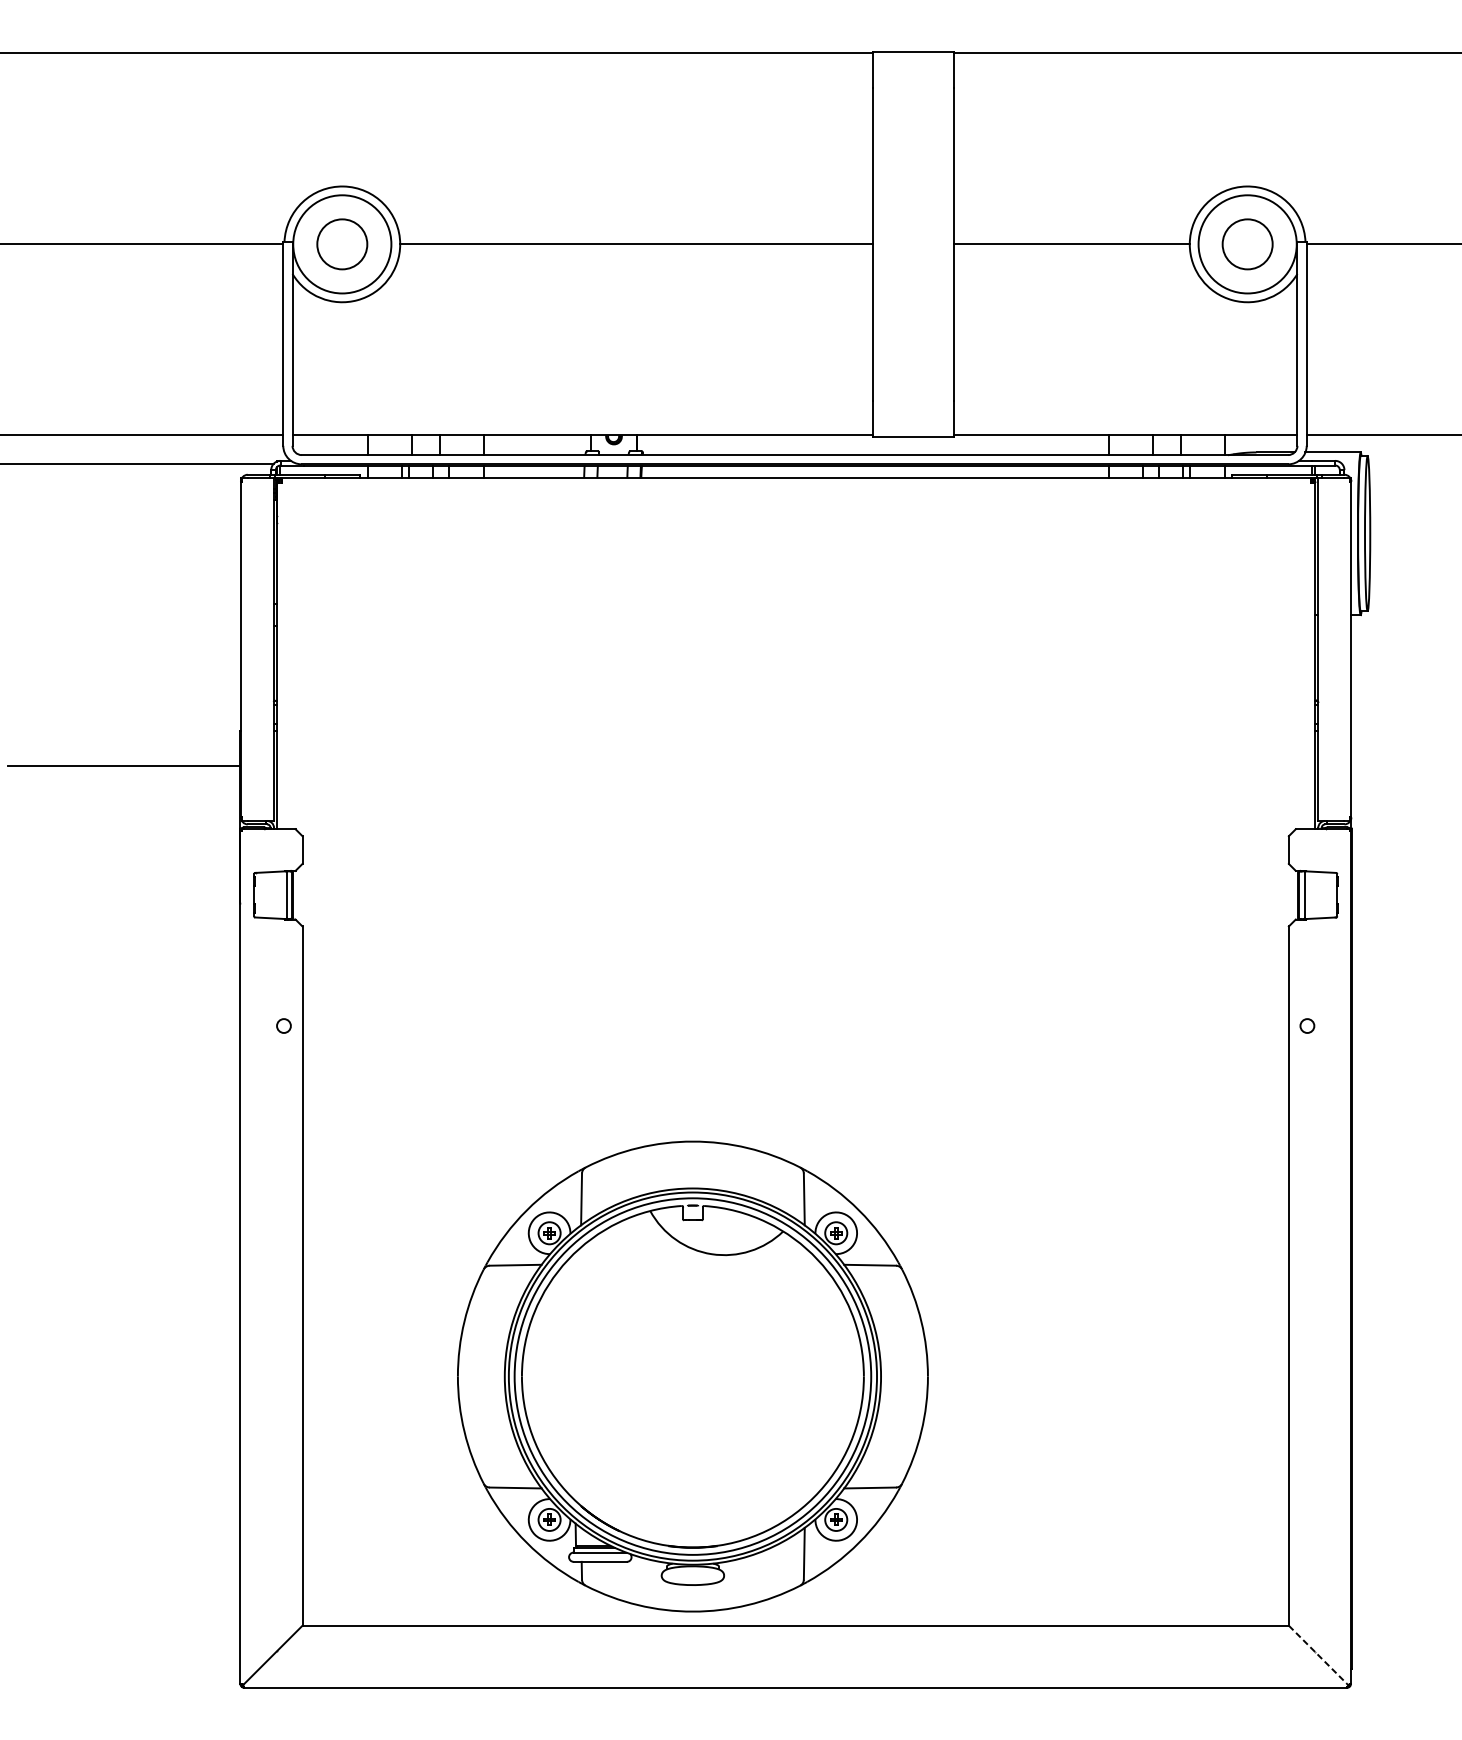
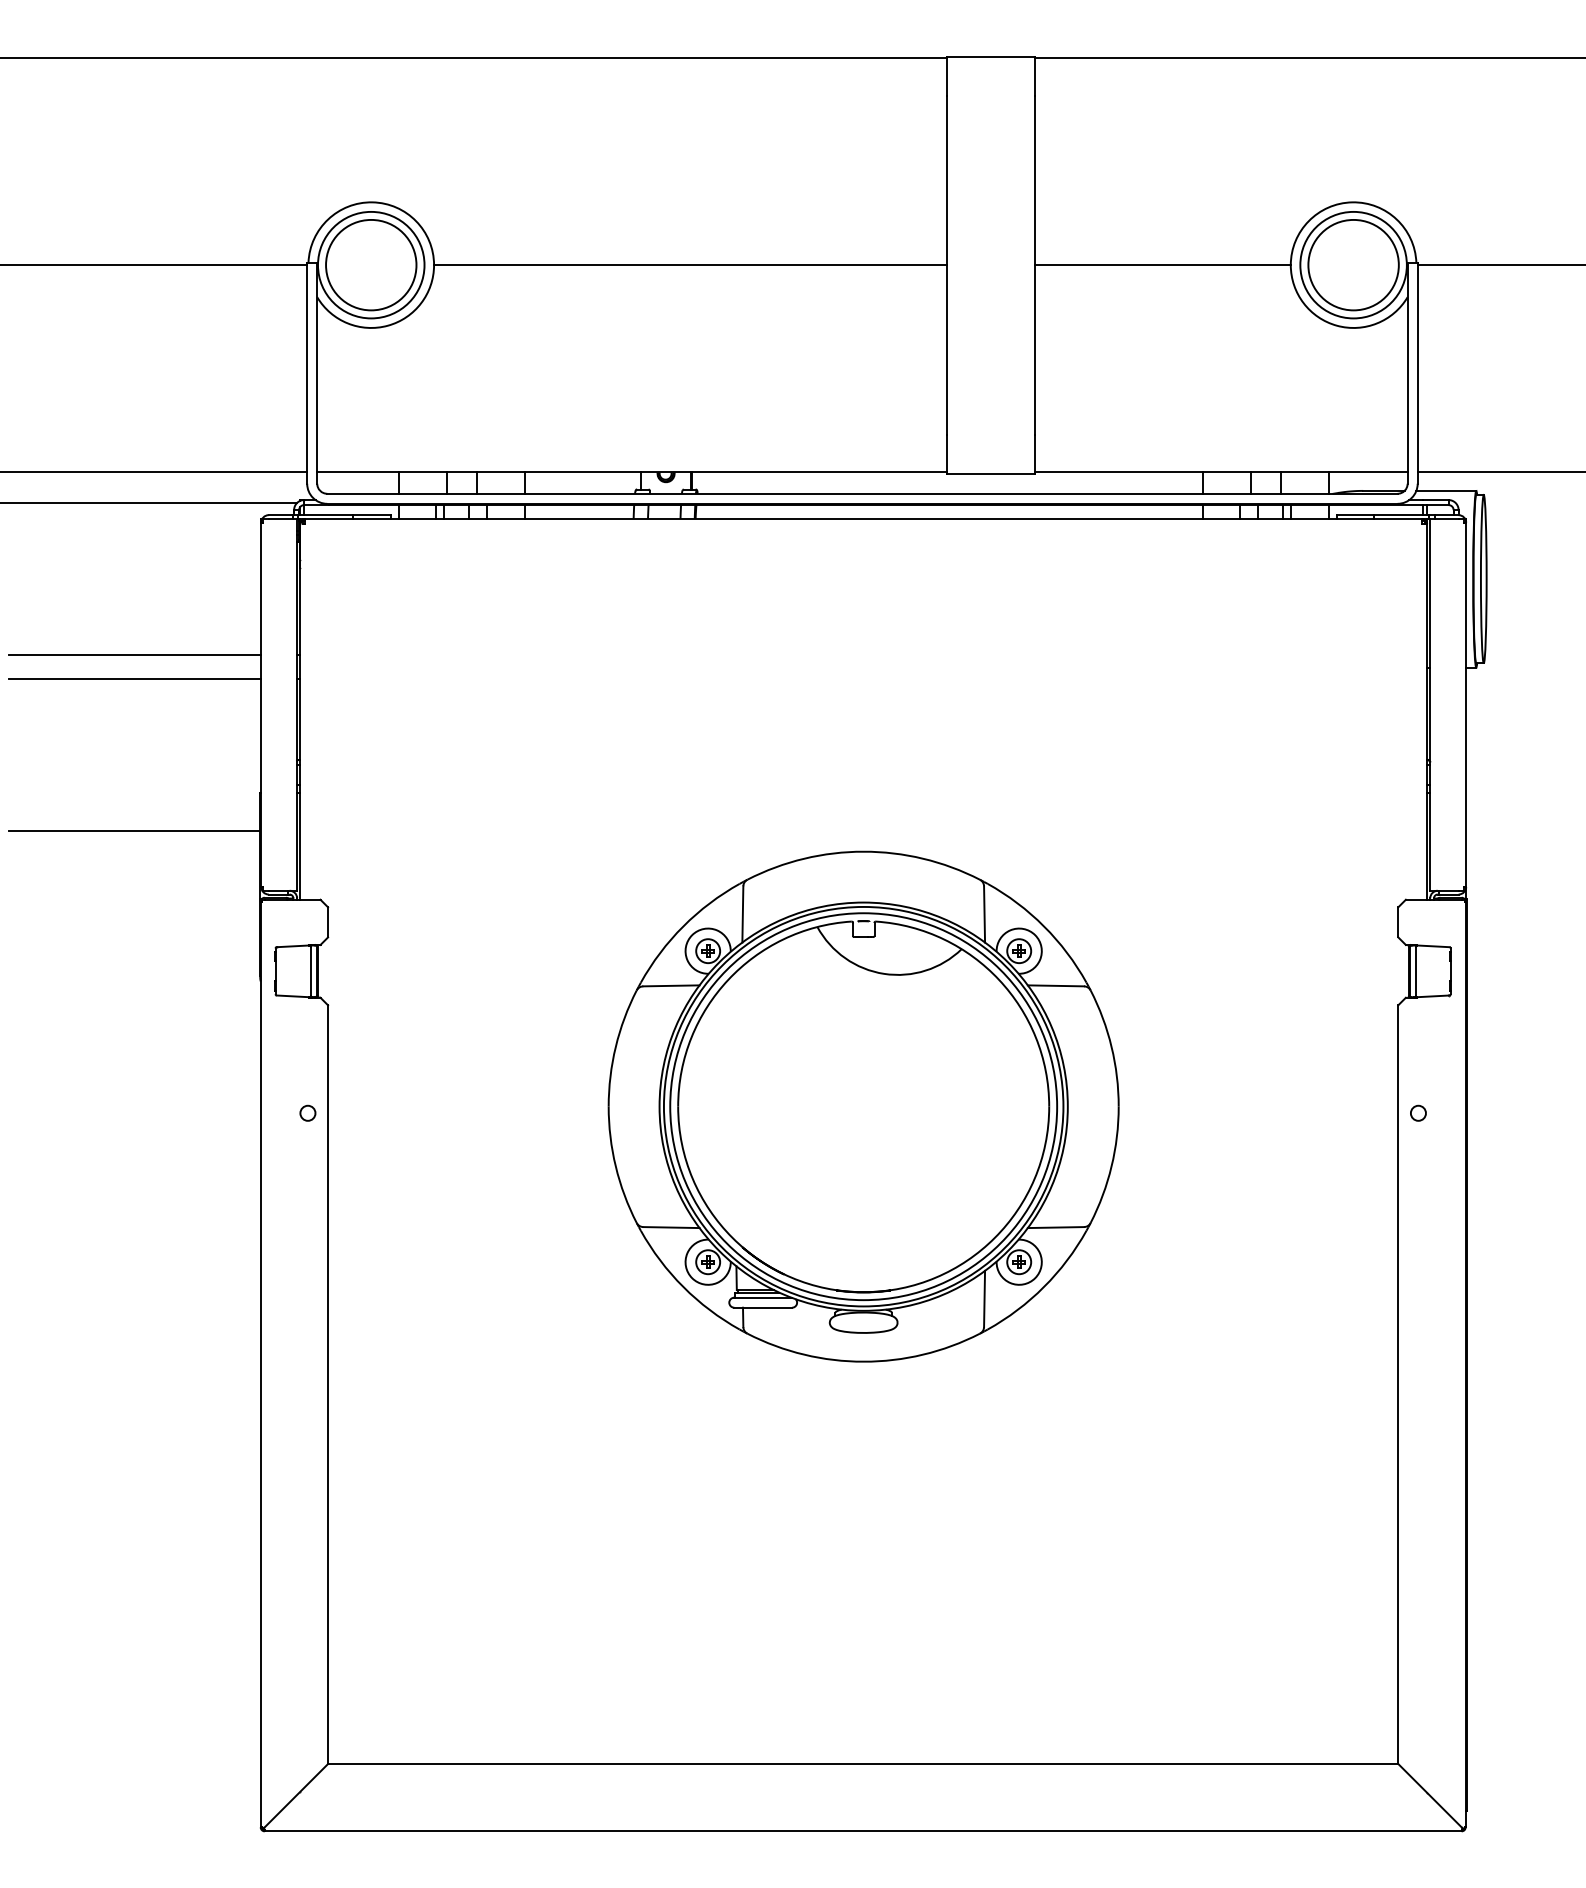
circle: (342, 243) -> (371, 264), size x1.67
circle: (1247, 243) -> (1353, 264), size x1.67
line: (124, 603) -> (134, 654), added
line: (124, 626) -> (134, 679), added
part: (692, 1376) -> (863, 1106), moved
line: (1318, 1654) -> (1430, 1795), dashed -> solid

